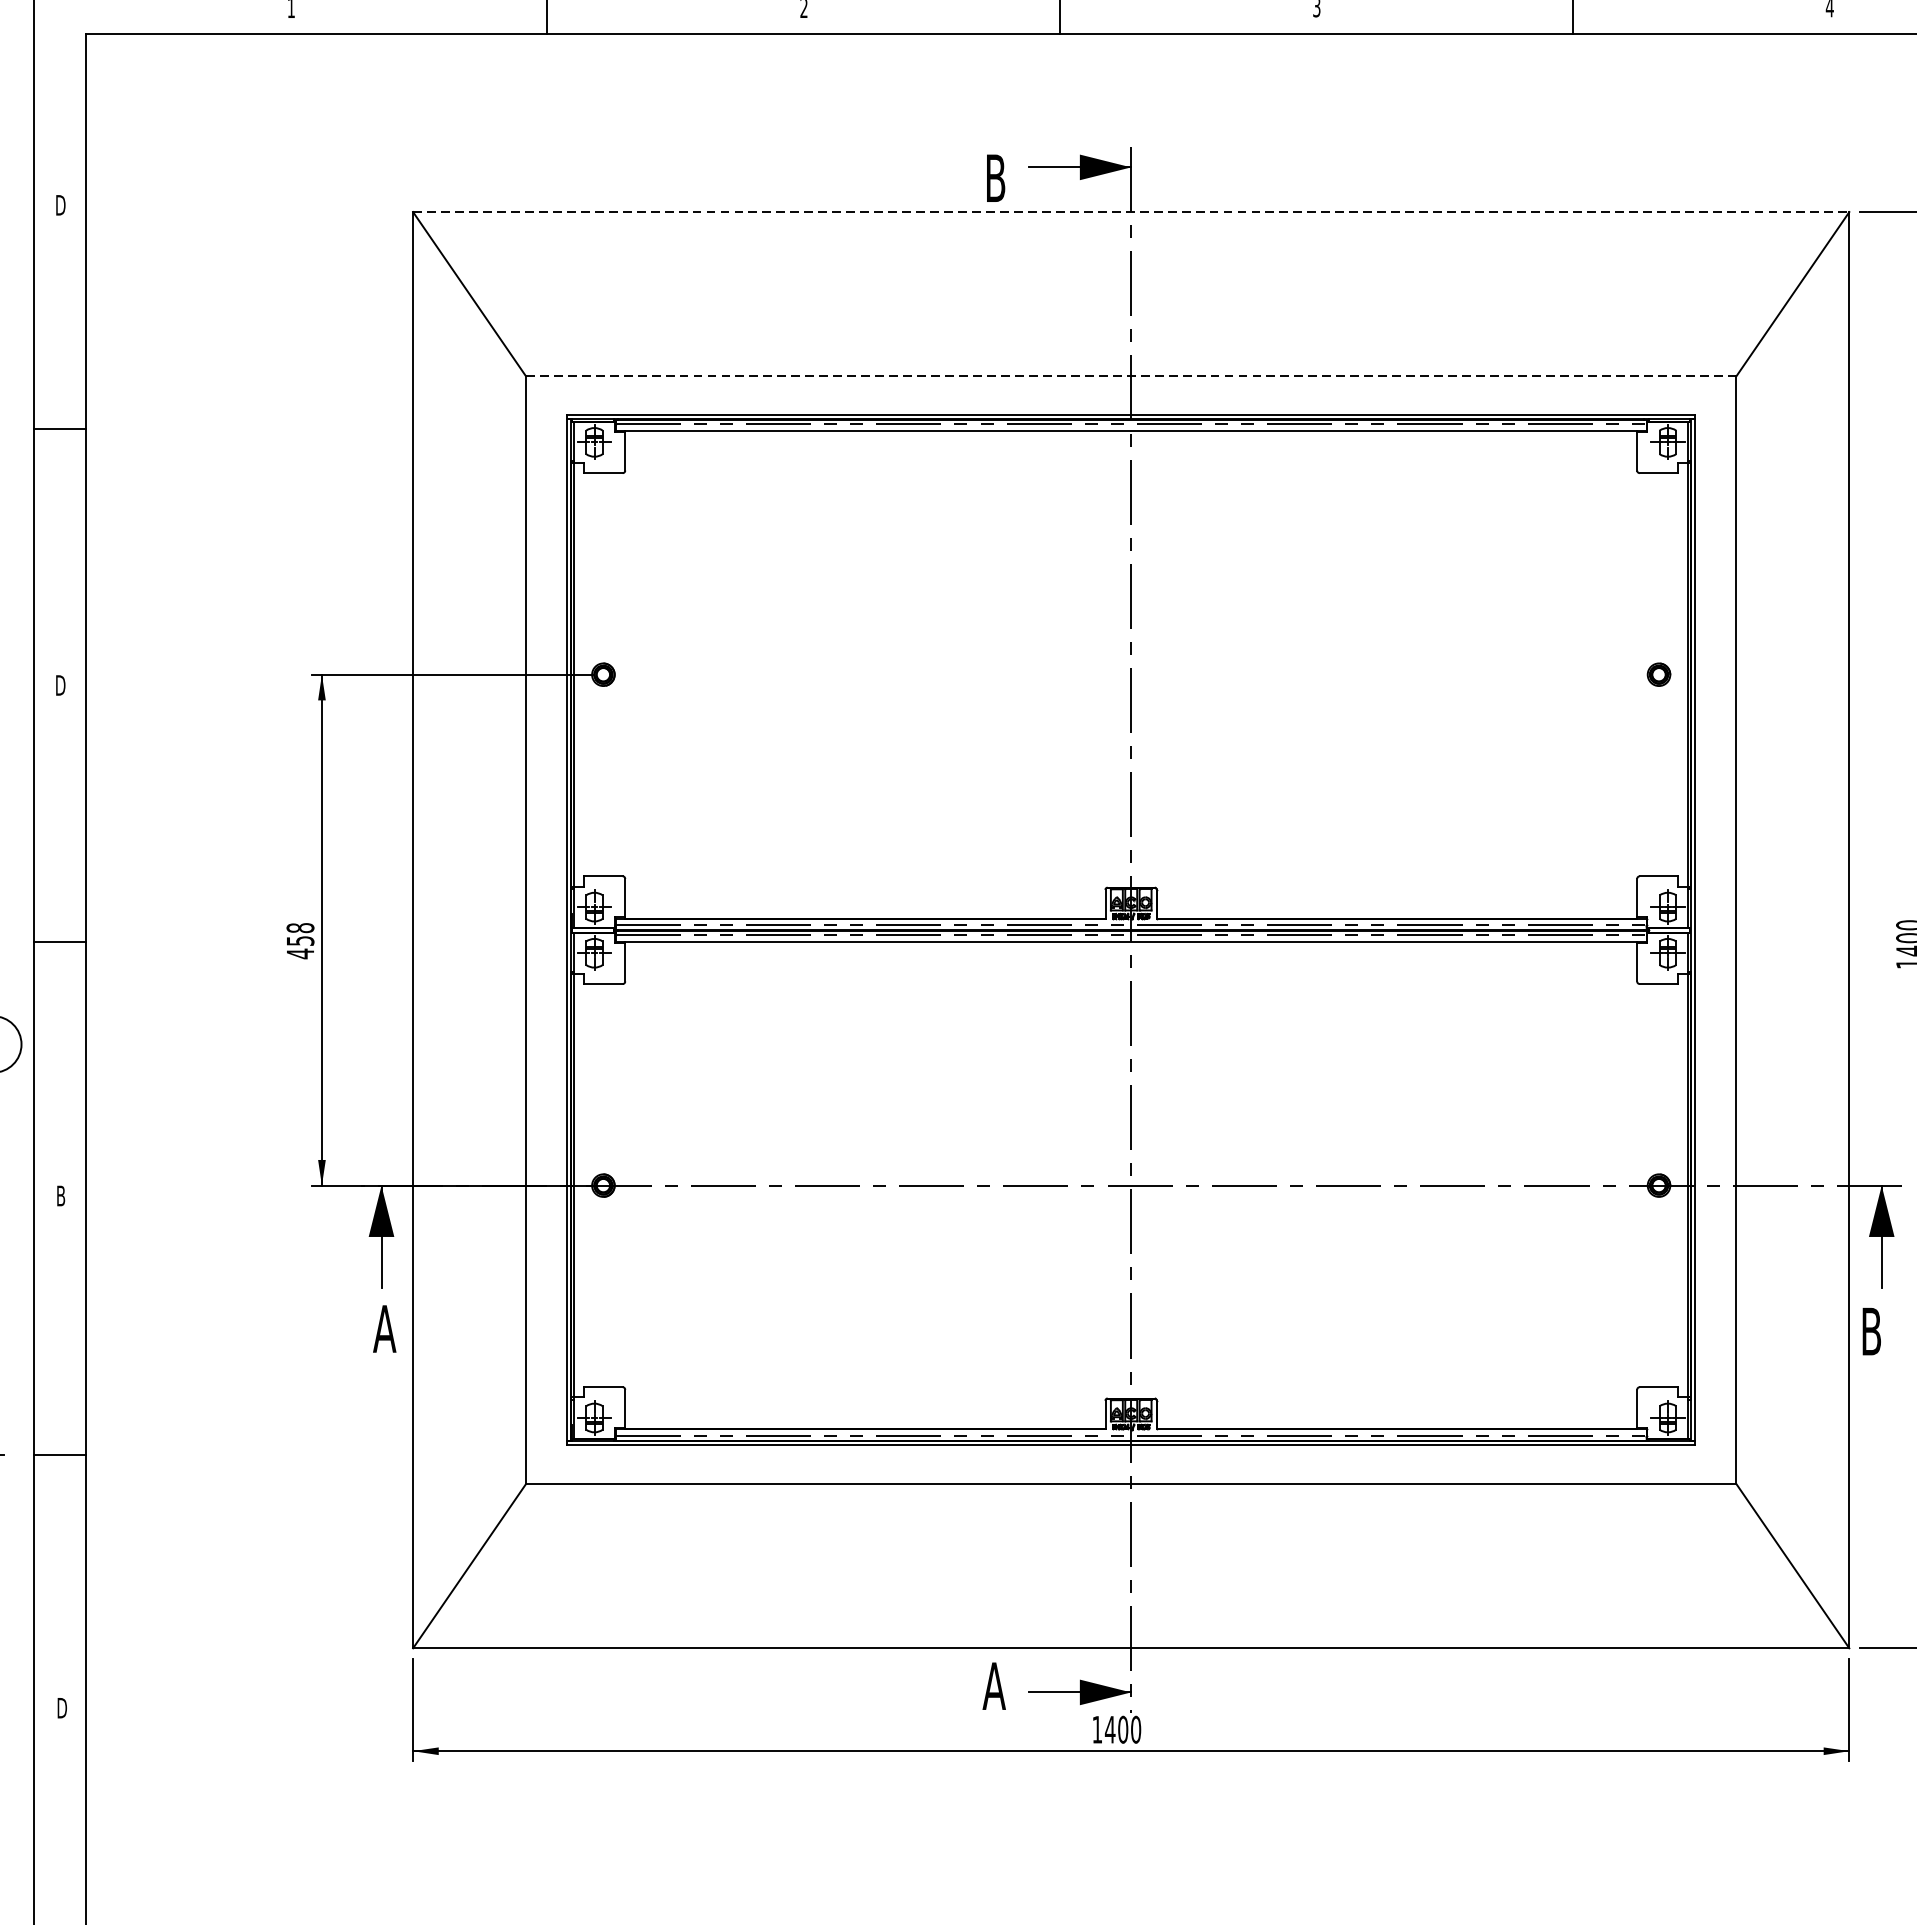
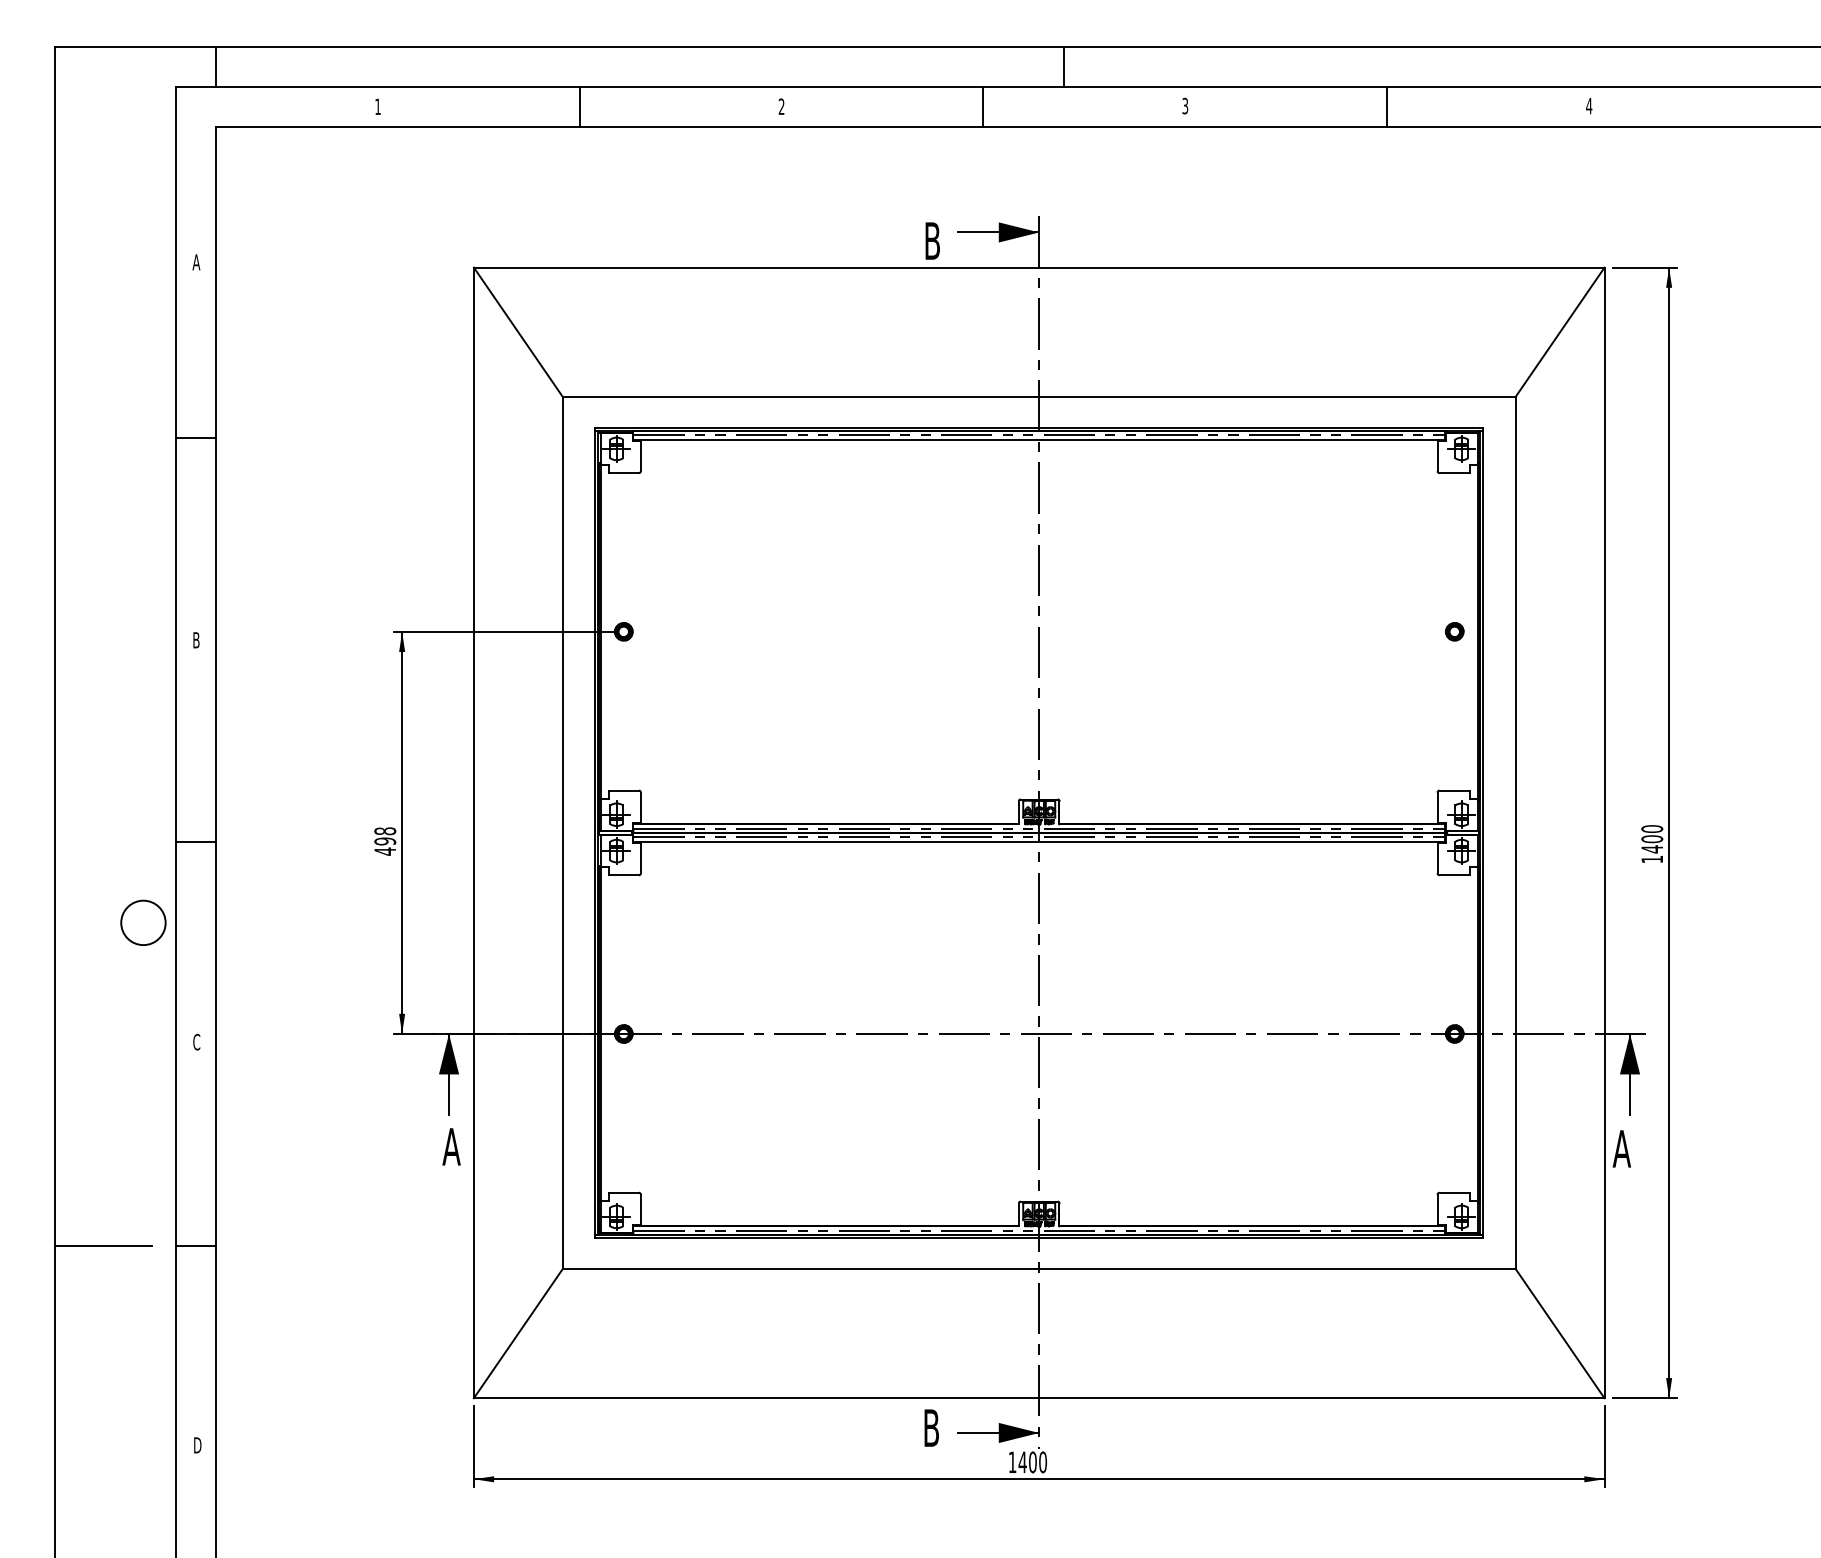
text: (60, 205) -> (196, 262), D -> A
line: (1131, 211) -> (1039, 267), dashed -> solid
line: (1130, 375) -> (1038, 396), dashed -> solid
text: (60, 685) -> (196, 640), D -> B
text: (299, 941) -> (384, 841), 458 -> 498
text: (60, 1195) -> (196, 1041), B -> C
text: (1870, 1331) -> (1621, 1148), B -> A
text: (994, 1685) -> (931, 1427), A -> B

